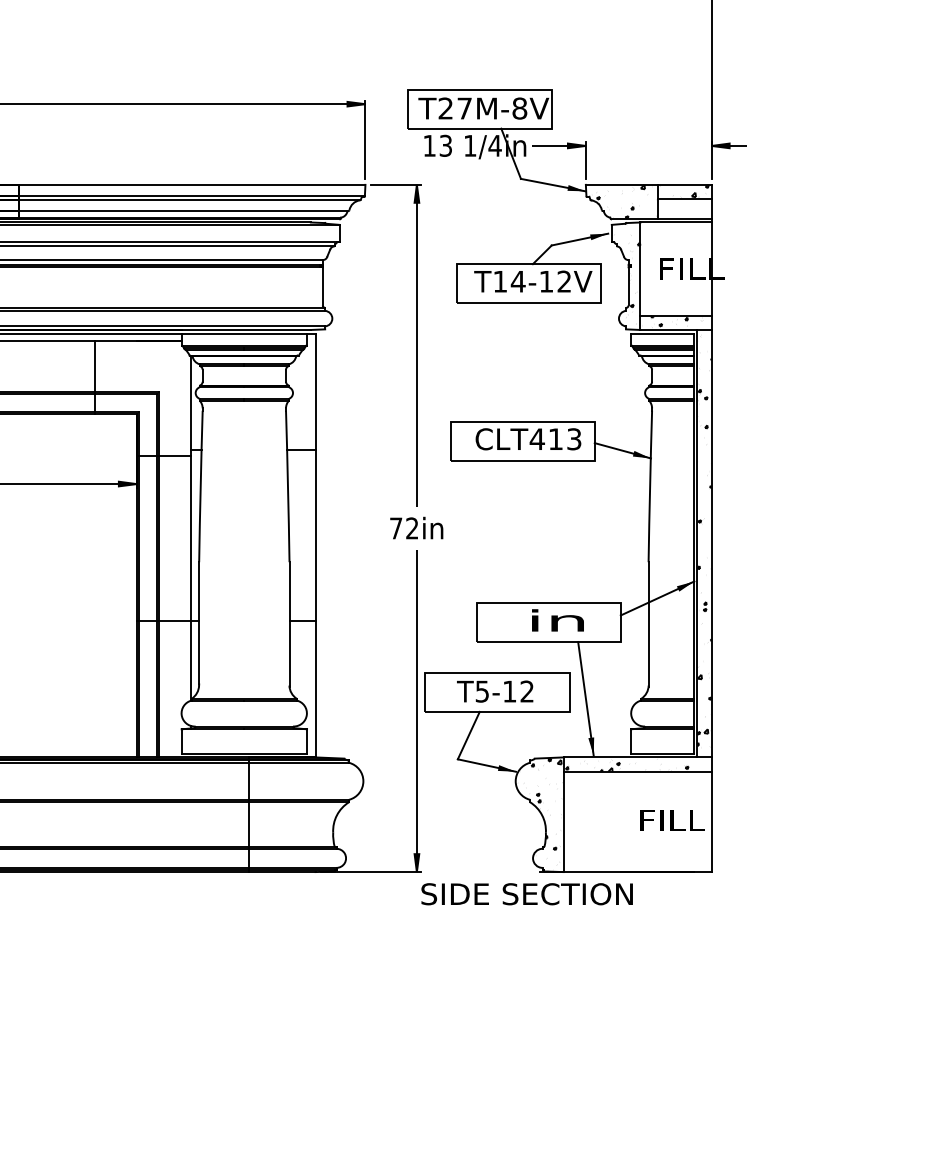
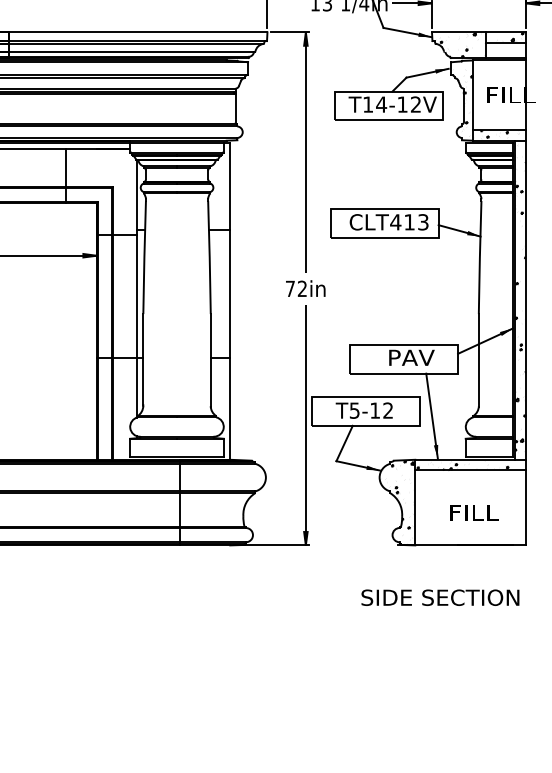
text: (558, 620) -> (411, 357), in -> PAV
text: (672, 820) -> (474, 512), moved
text: (526, 894) -> (439, 597), moved

